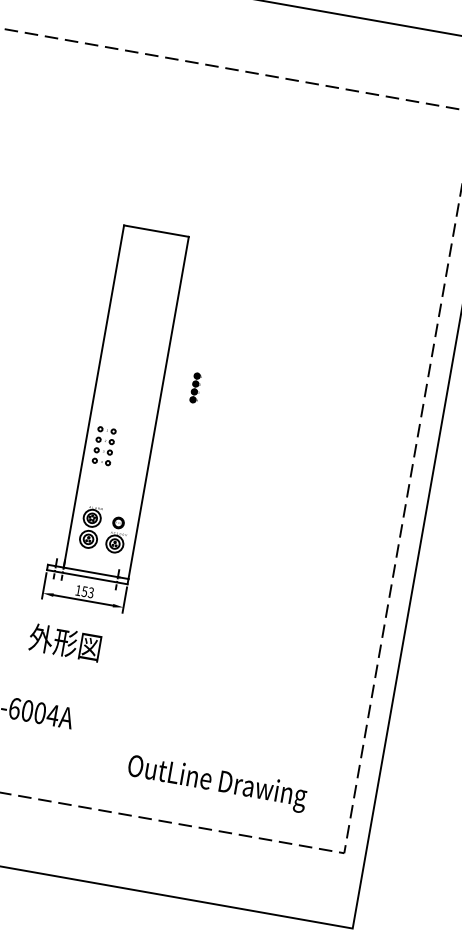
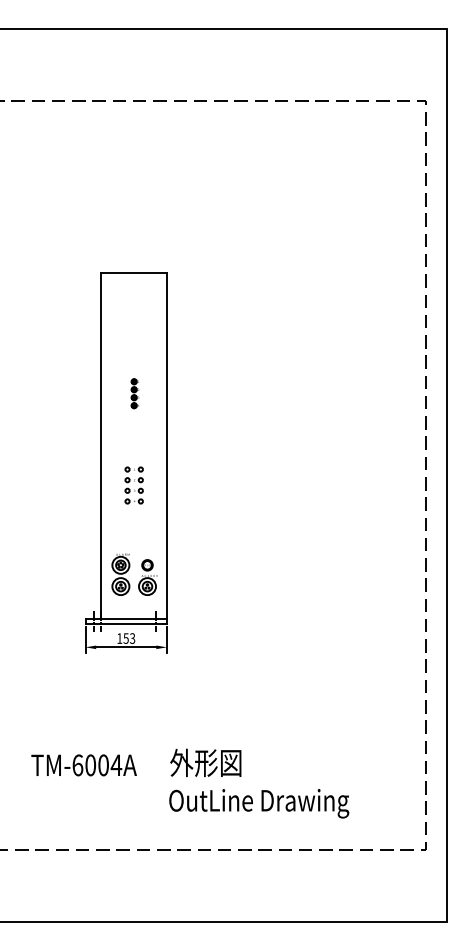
part: (195, 387) -> (134, 393), moved
part: (103, 446) -> (133, 485), moved
text: (64, 642) -> (205, 762), moved
text: (217, 783) -> (259, 803), moved

